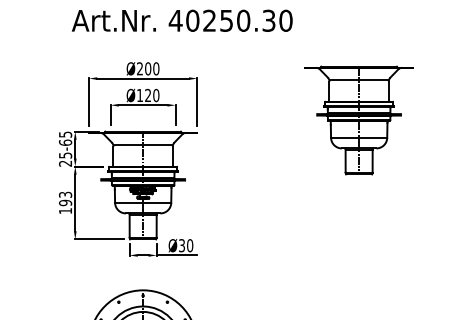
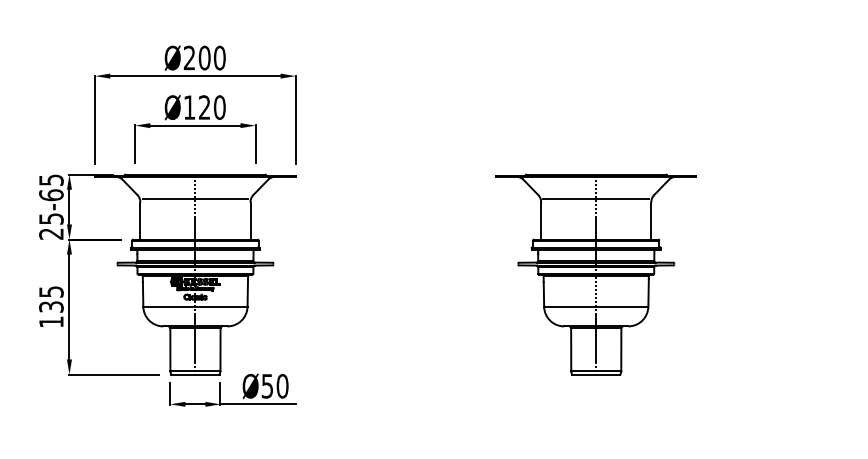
part: (358, 120) -> (595, 274), moved
text: (64, 198) -> (49, 298), 193 -> 135
text: (181, 245) -> (266, 385), Ø30 -> Ø50

